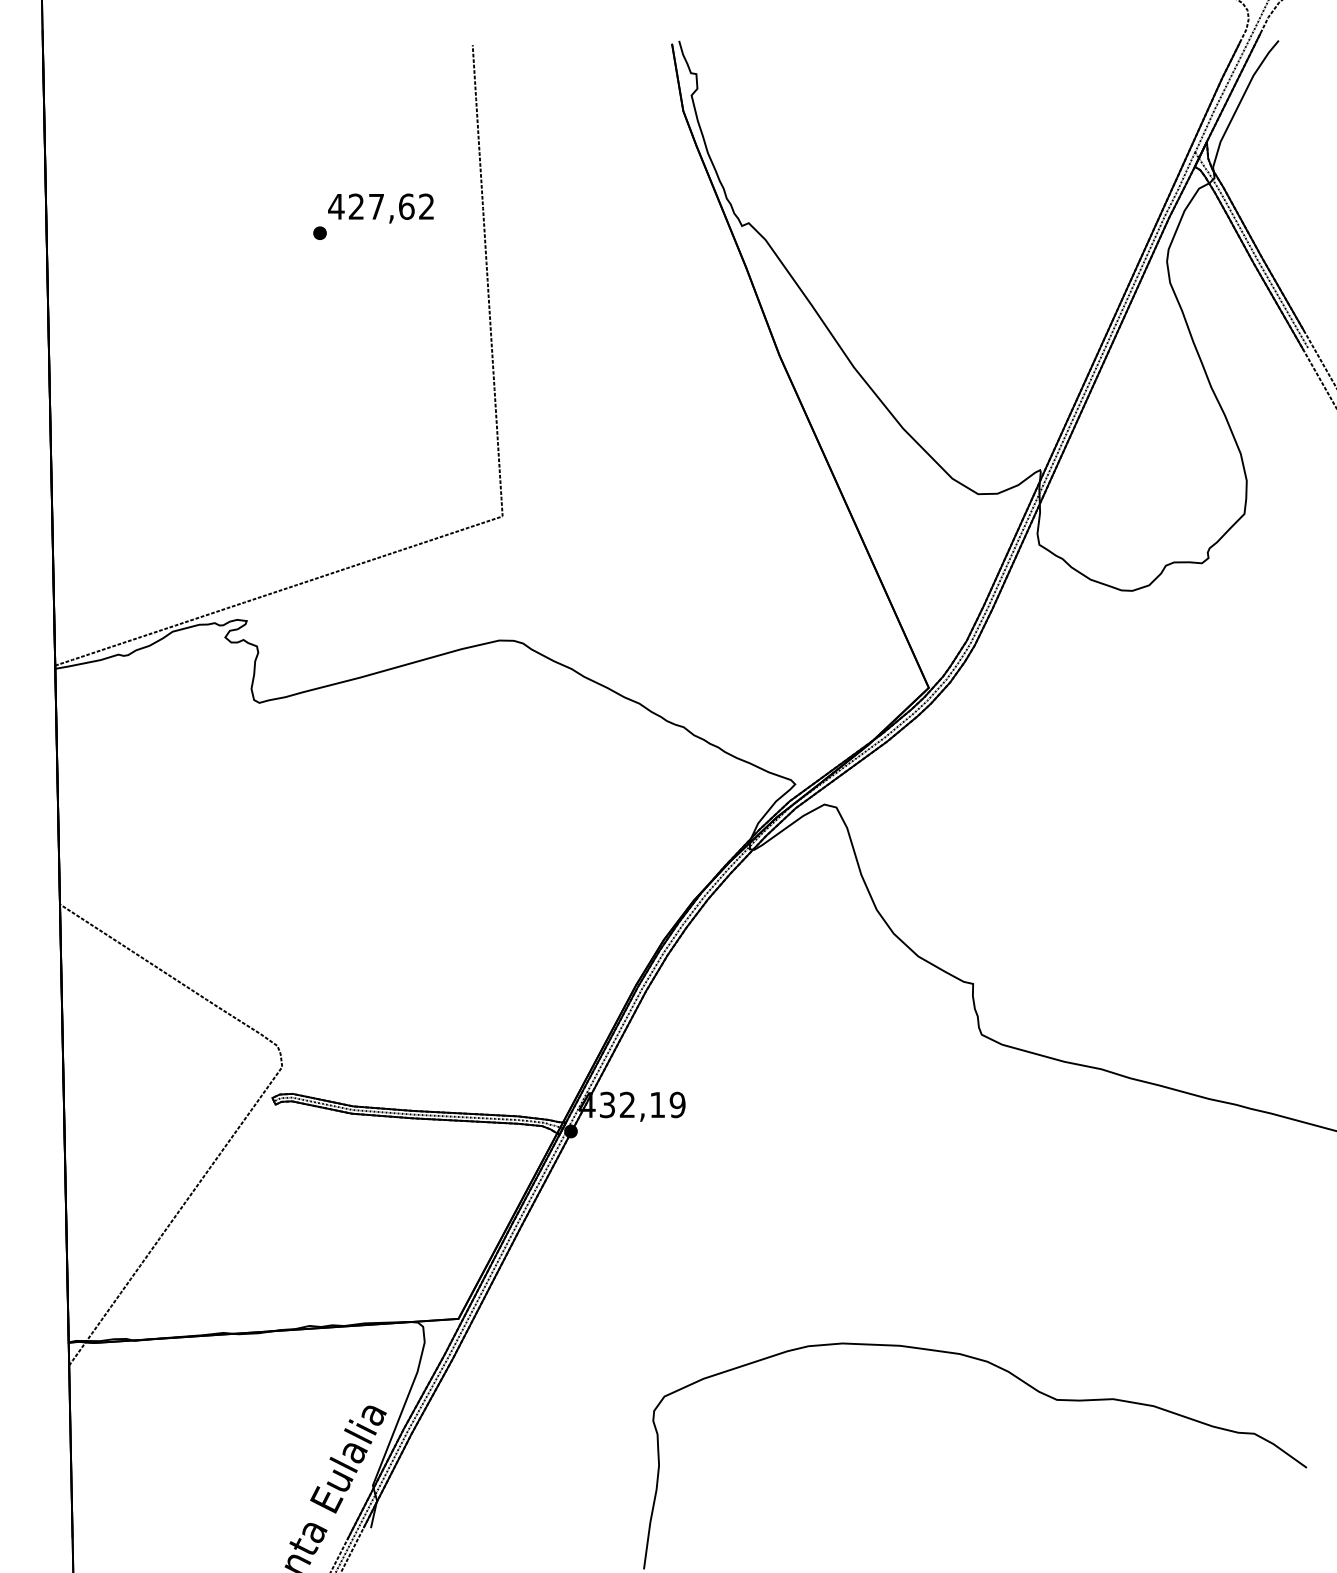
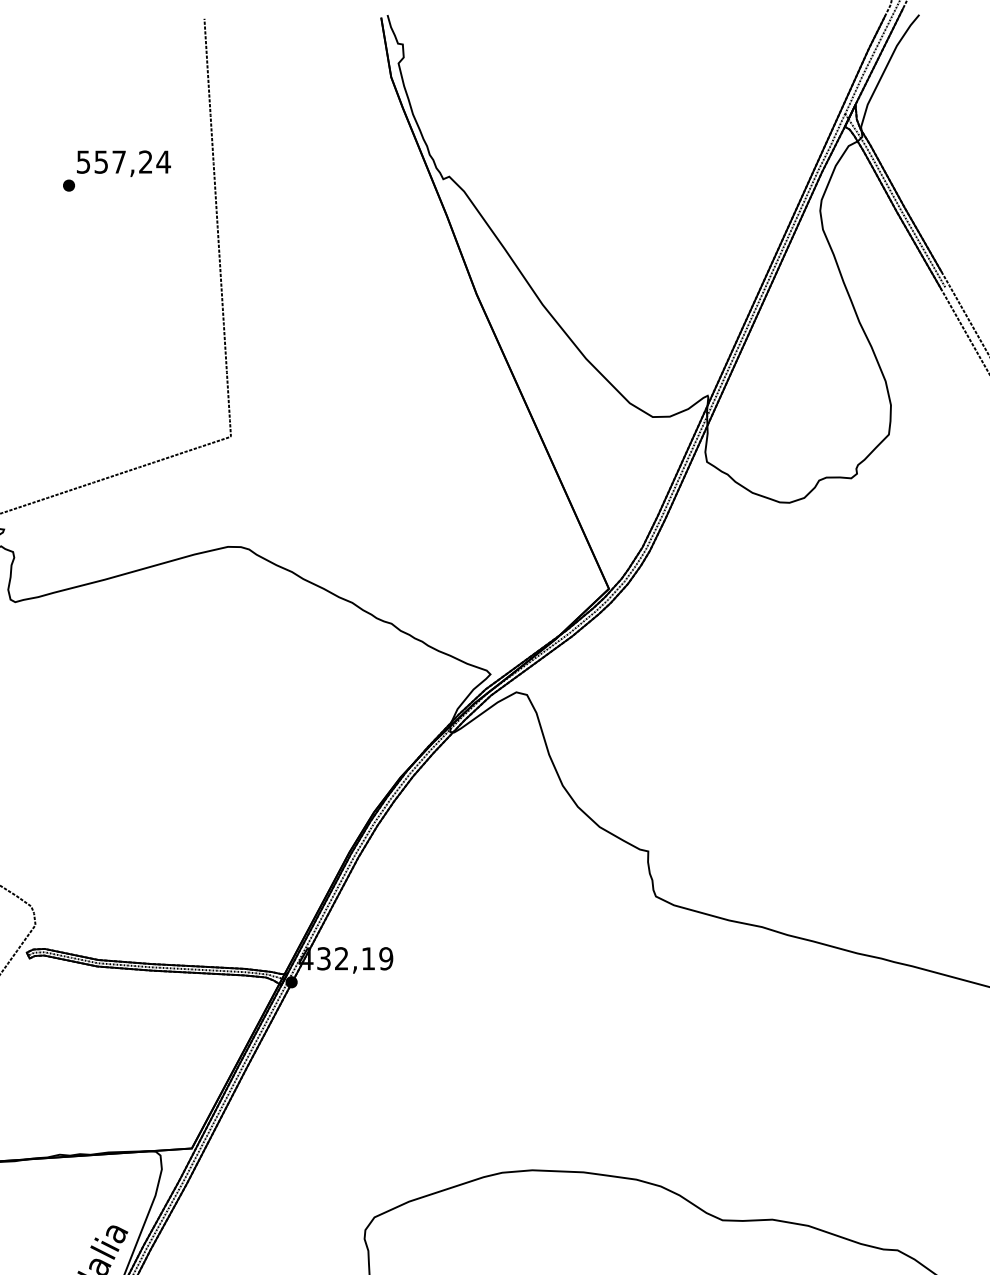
text: (381, 206) -> (123, 161), 427,62 -> 557,24

